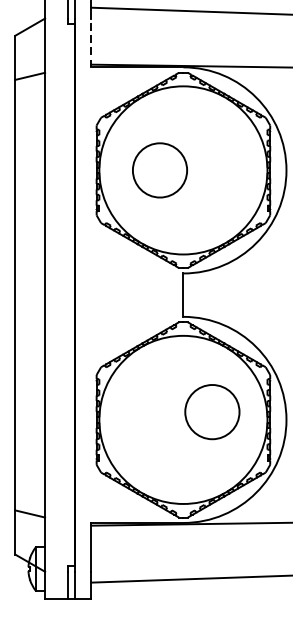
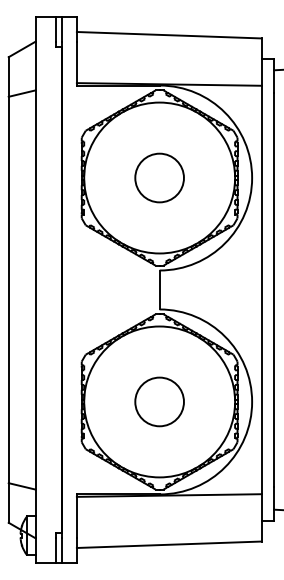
line: (90, 42) -> (76, 63), dashed -> solid
circle: (159, 169) -> (159, 177), moved
circle: (212, 411) -> (159, 401), moved

